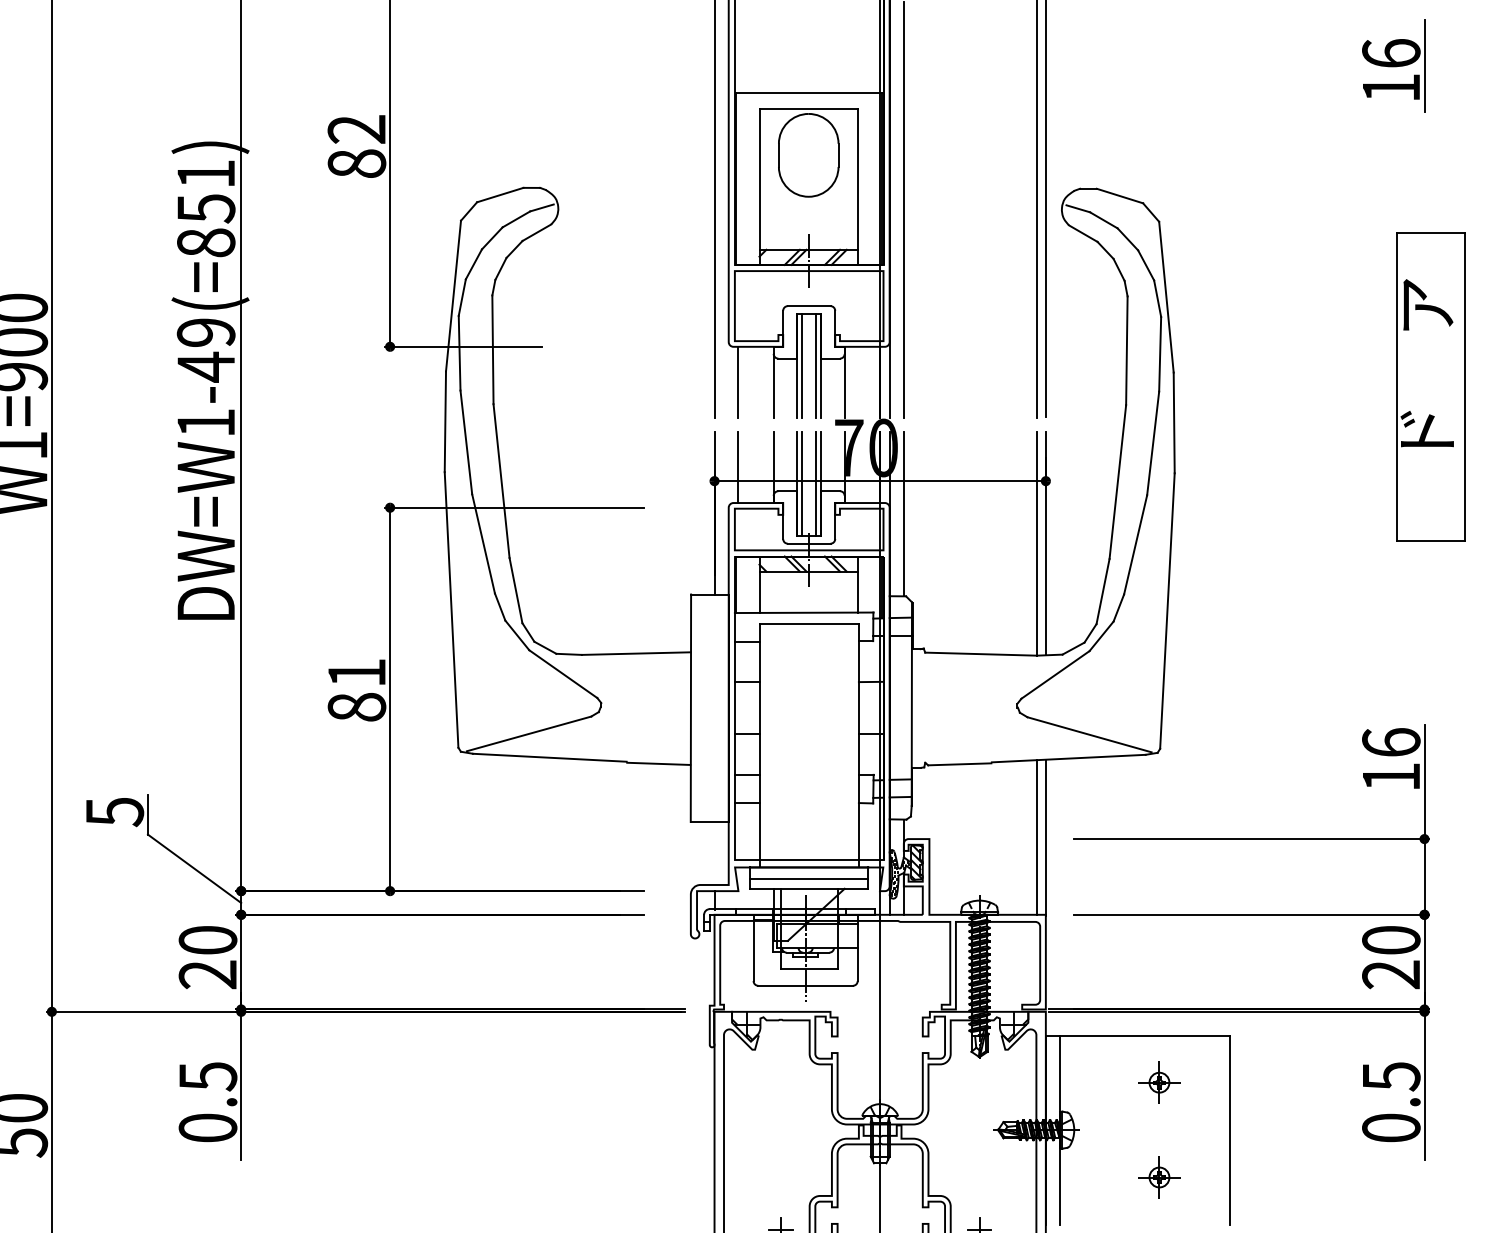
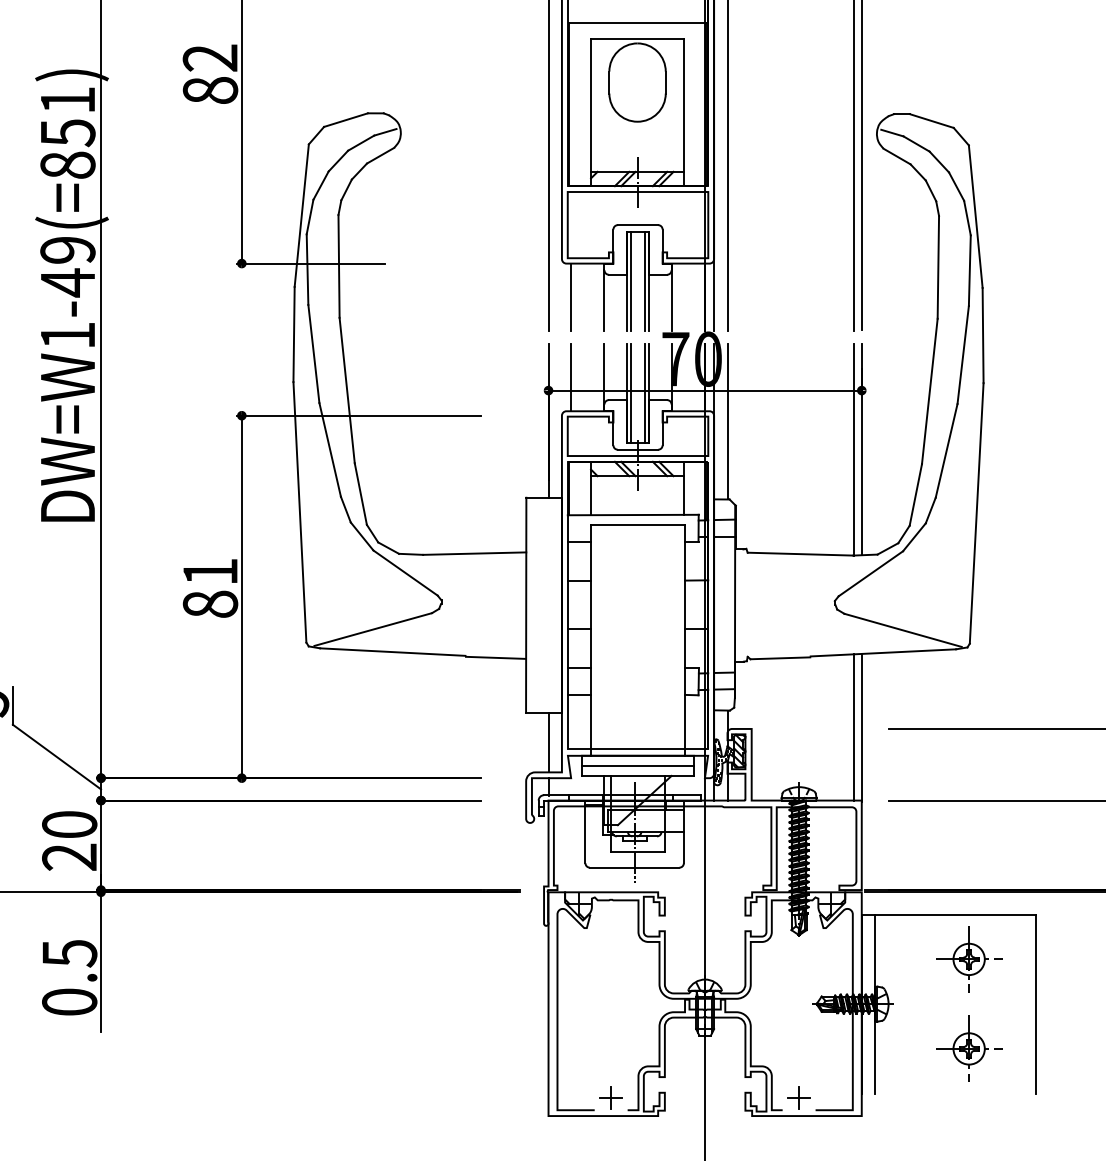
line: (714, 852) -> (548, 741), added
part: (1159, 1082) -> (969, 959), size x1.67
part: (1159, 1177) -> (969, 1048), size x1.67

